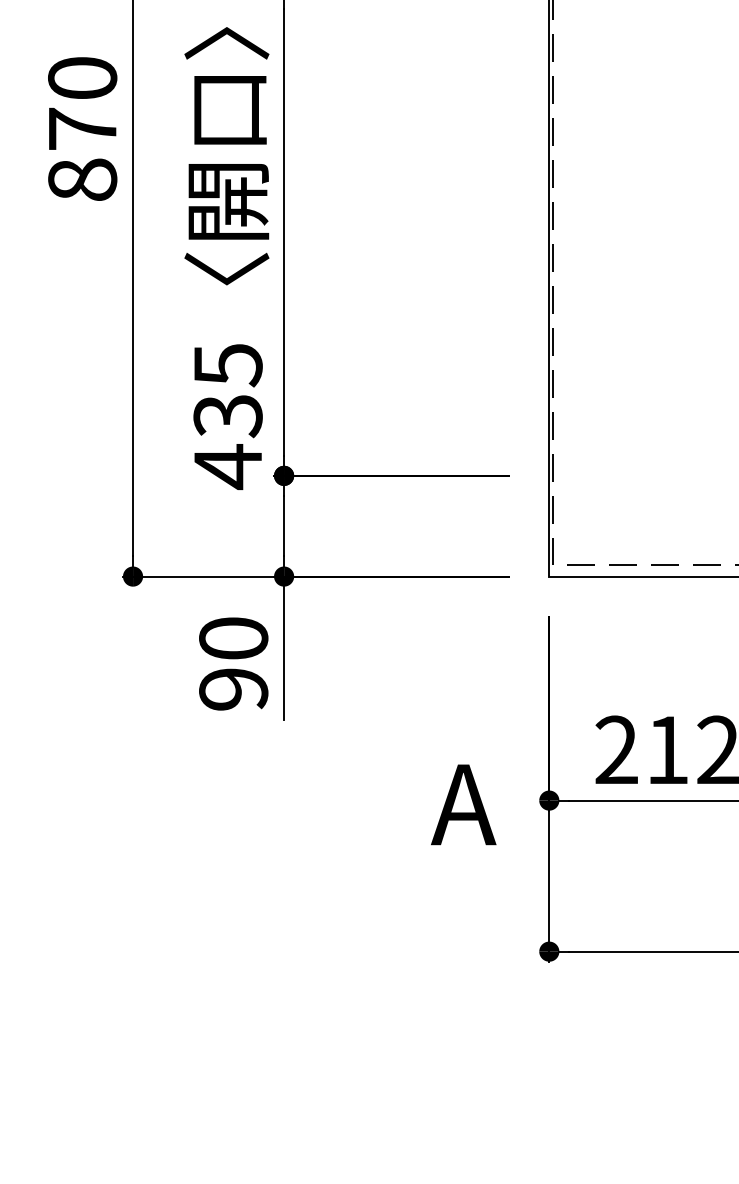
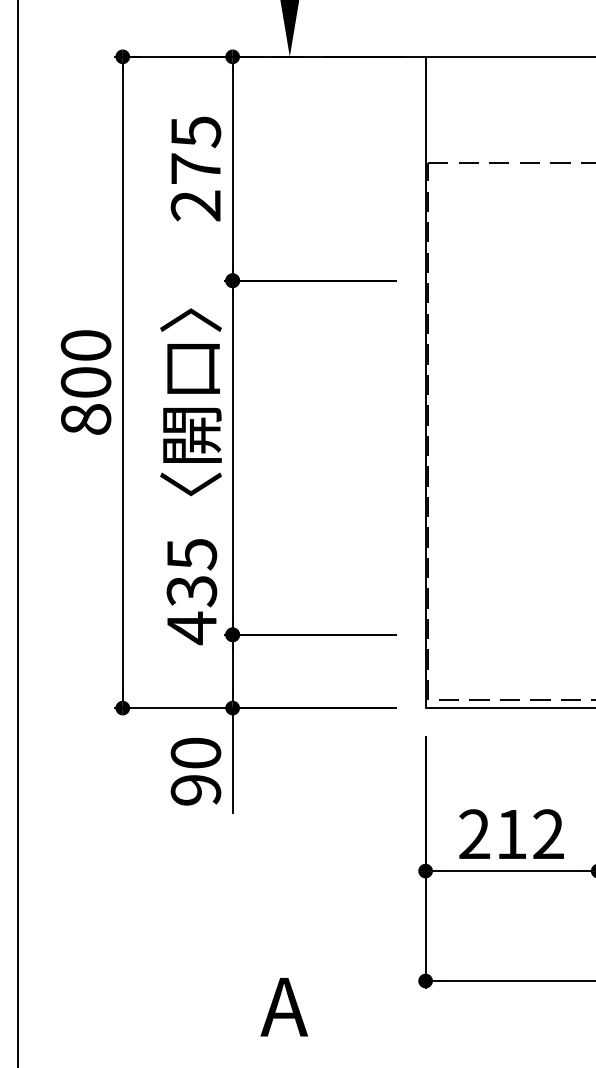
text: (81, 129) -> (85, 382), 870 -> 800
text: (462, 805) -> (283, 1007), moved

